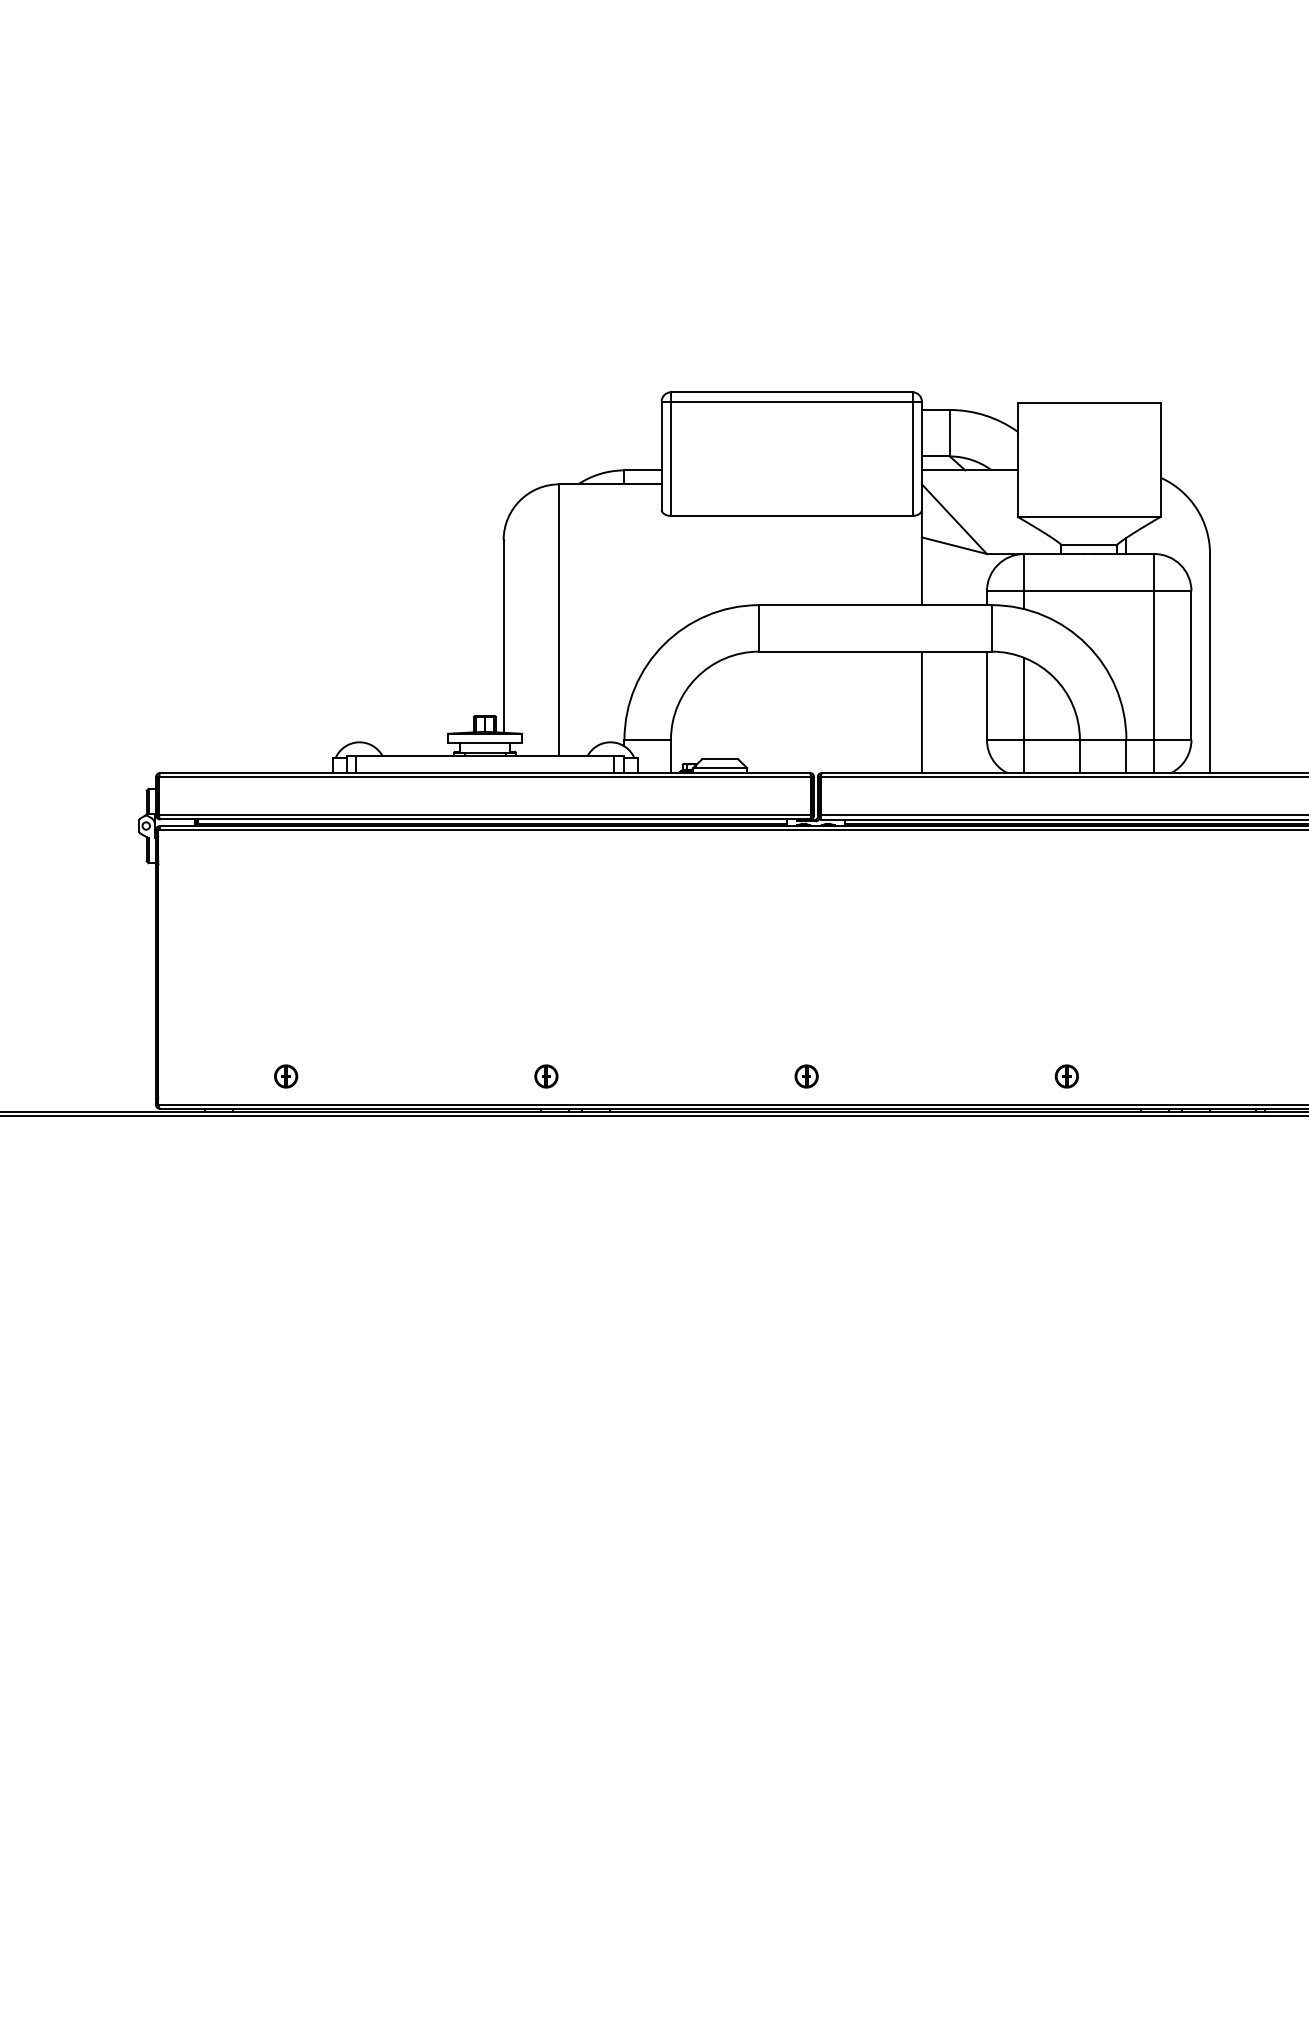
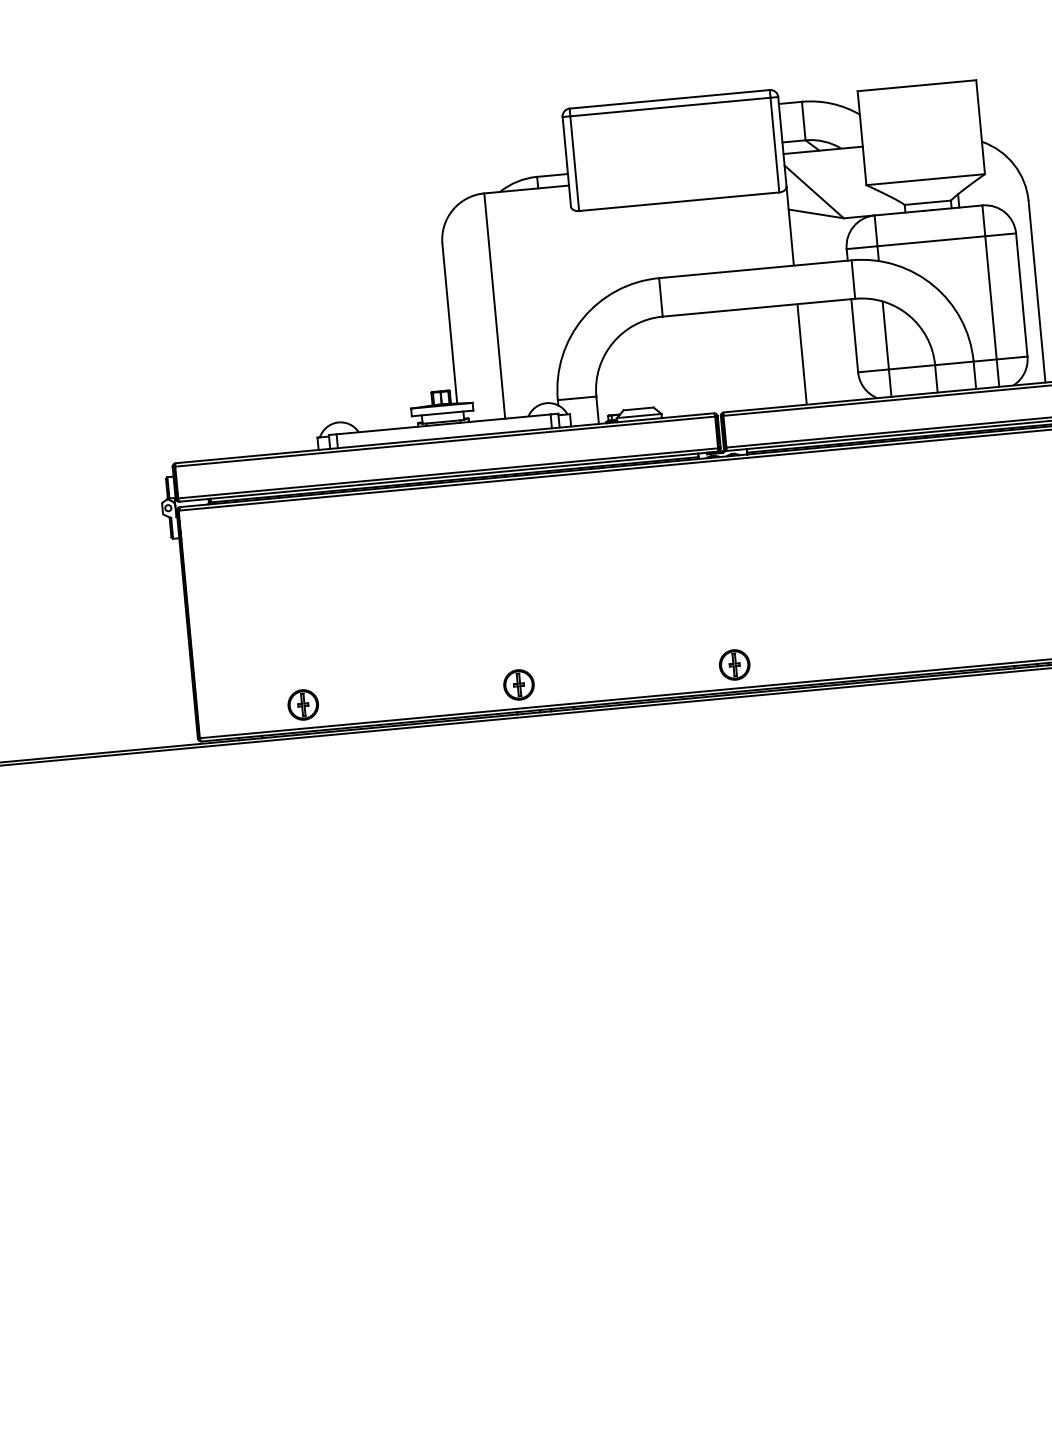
part: (286, 1076) -> (303, 704), size x1.6
part: (546, 1076) -> (519, 684), size x1.6
part: (806, 1076) -> (734, 664), size x1.6
part: (1066, 1076) -> (949, 644), removed

